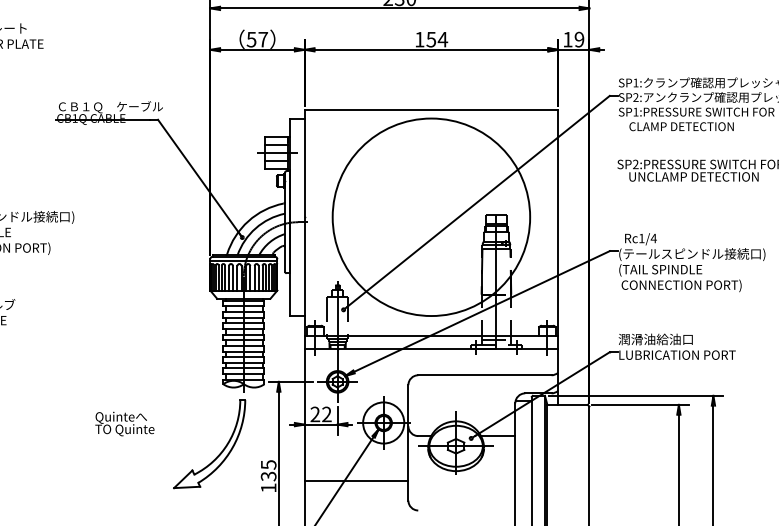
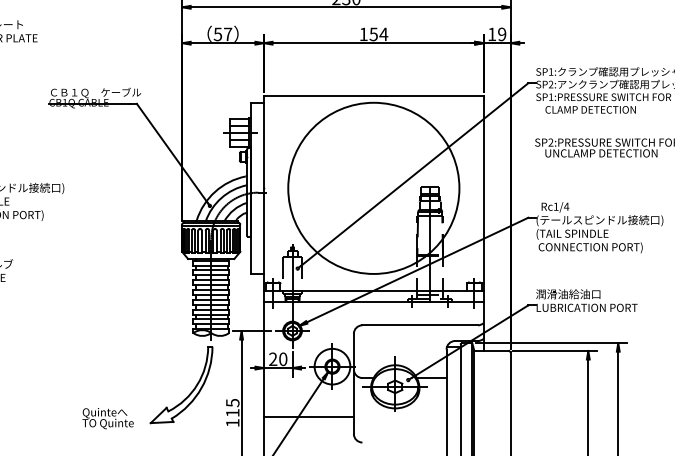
text: (327, 414) -> (283, 359), 22 -> 20
text: (124, 423) -> (107, 418), moved
text: (268, 477) -> (232, 413), 135 -> 115

